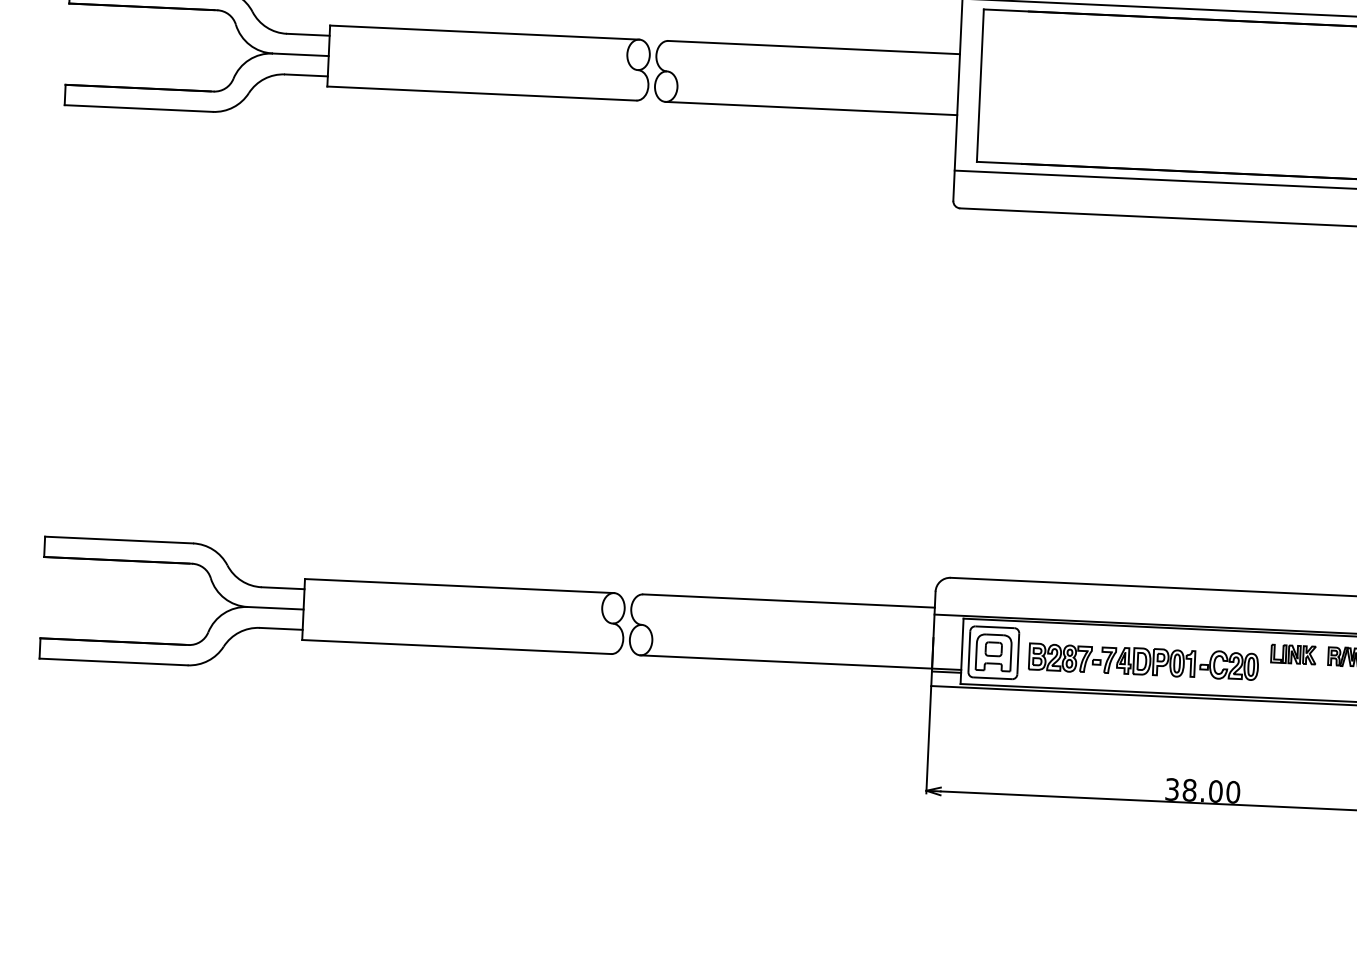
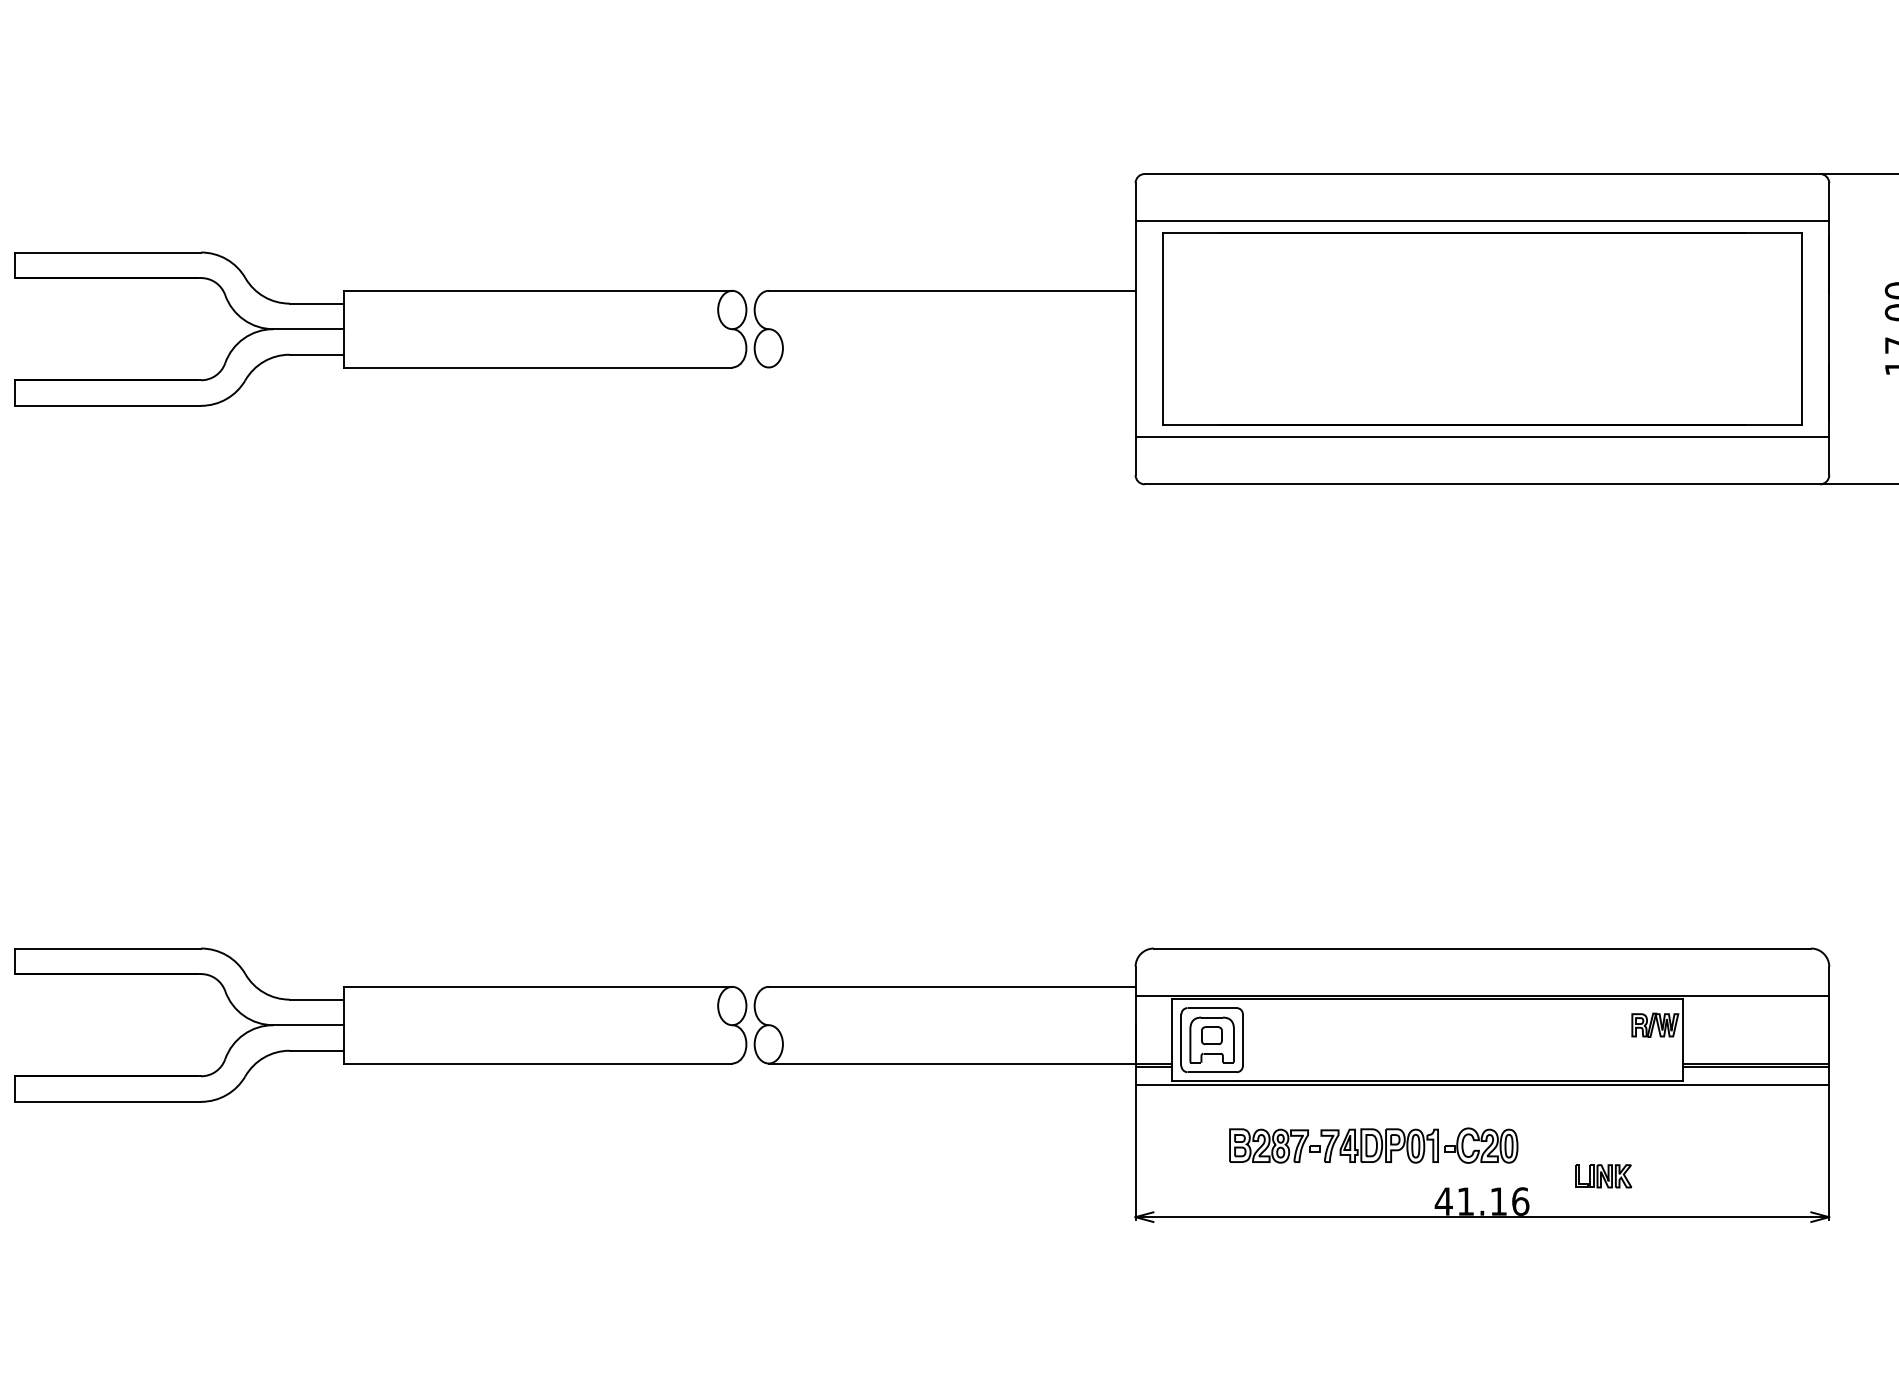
line: (810, 108) -> (951, 367), removed
part: (1293, 654) -> (1603, 1176), moved
part: (1143, 661) -> (1373, 1145), moved
text: (1202, 790) -> (1481, 1201), 38.00 -> 41.16

